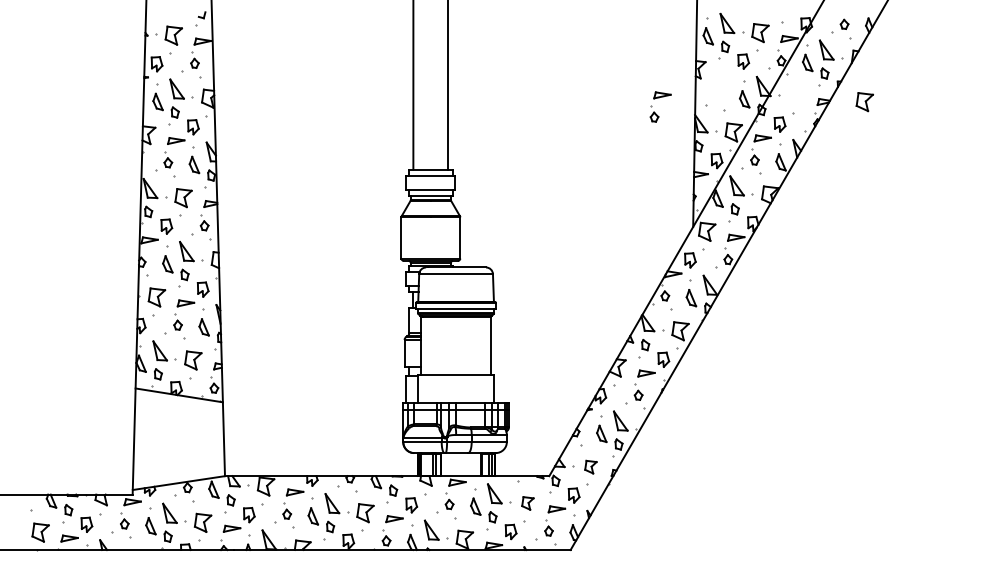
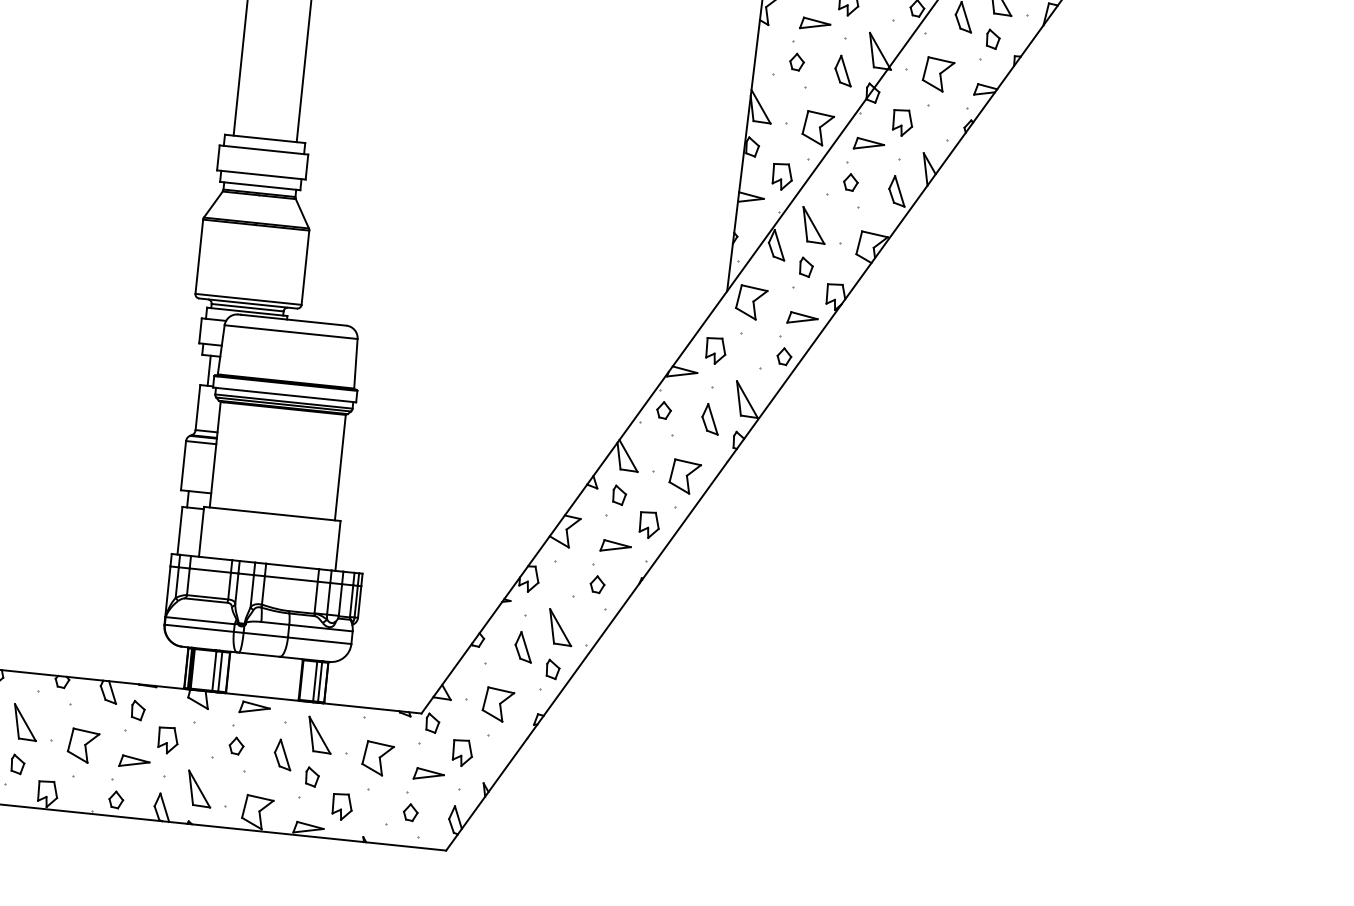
part: (864, 102) -> (937, 75), moved
part: (654, 111) -> (798, 51), moved
part: (590, 467) -> (497, 705), size x1.43
part: (527, 503) -> (377, 758), size x1.43

